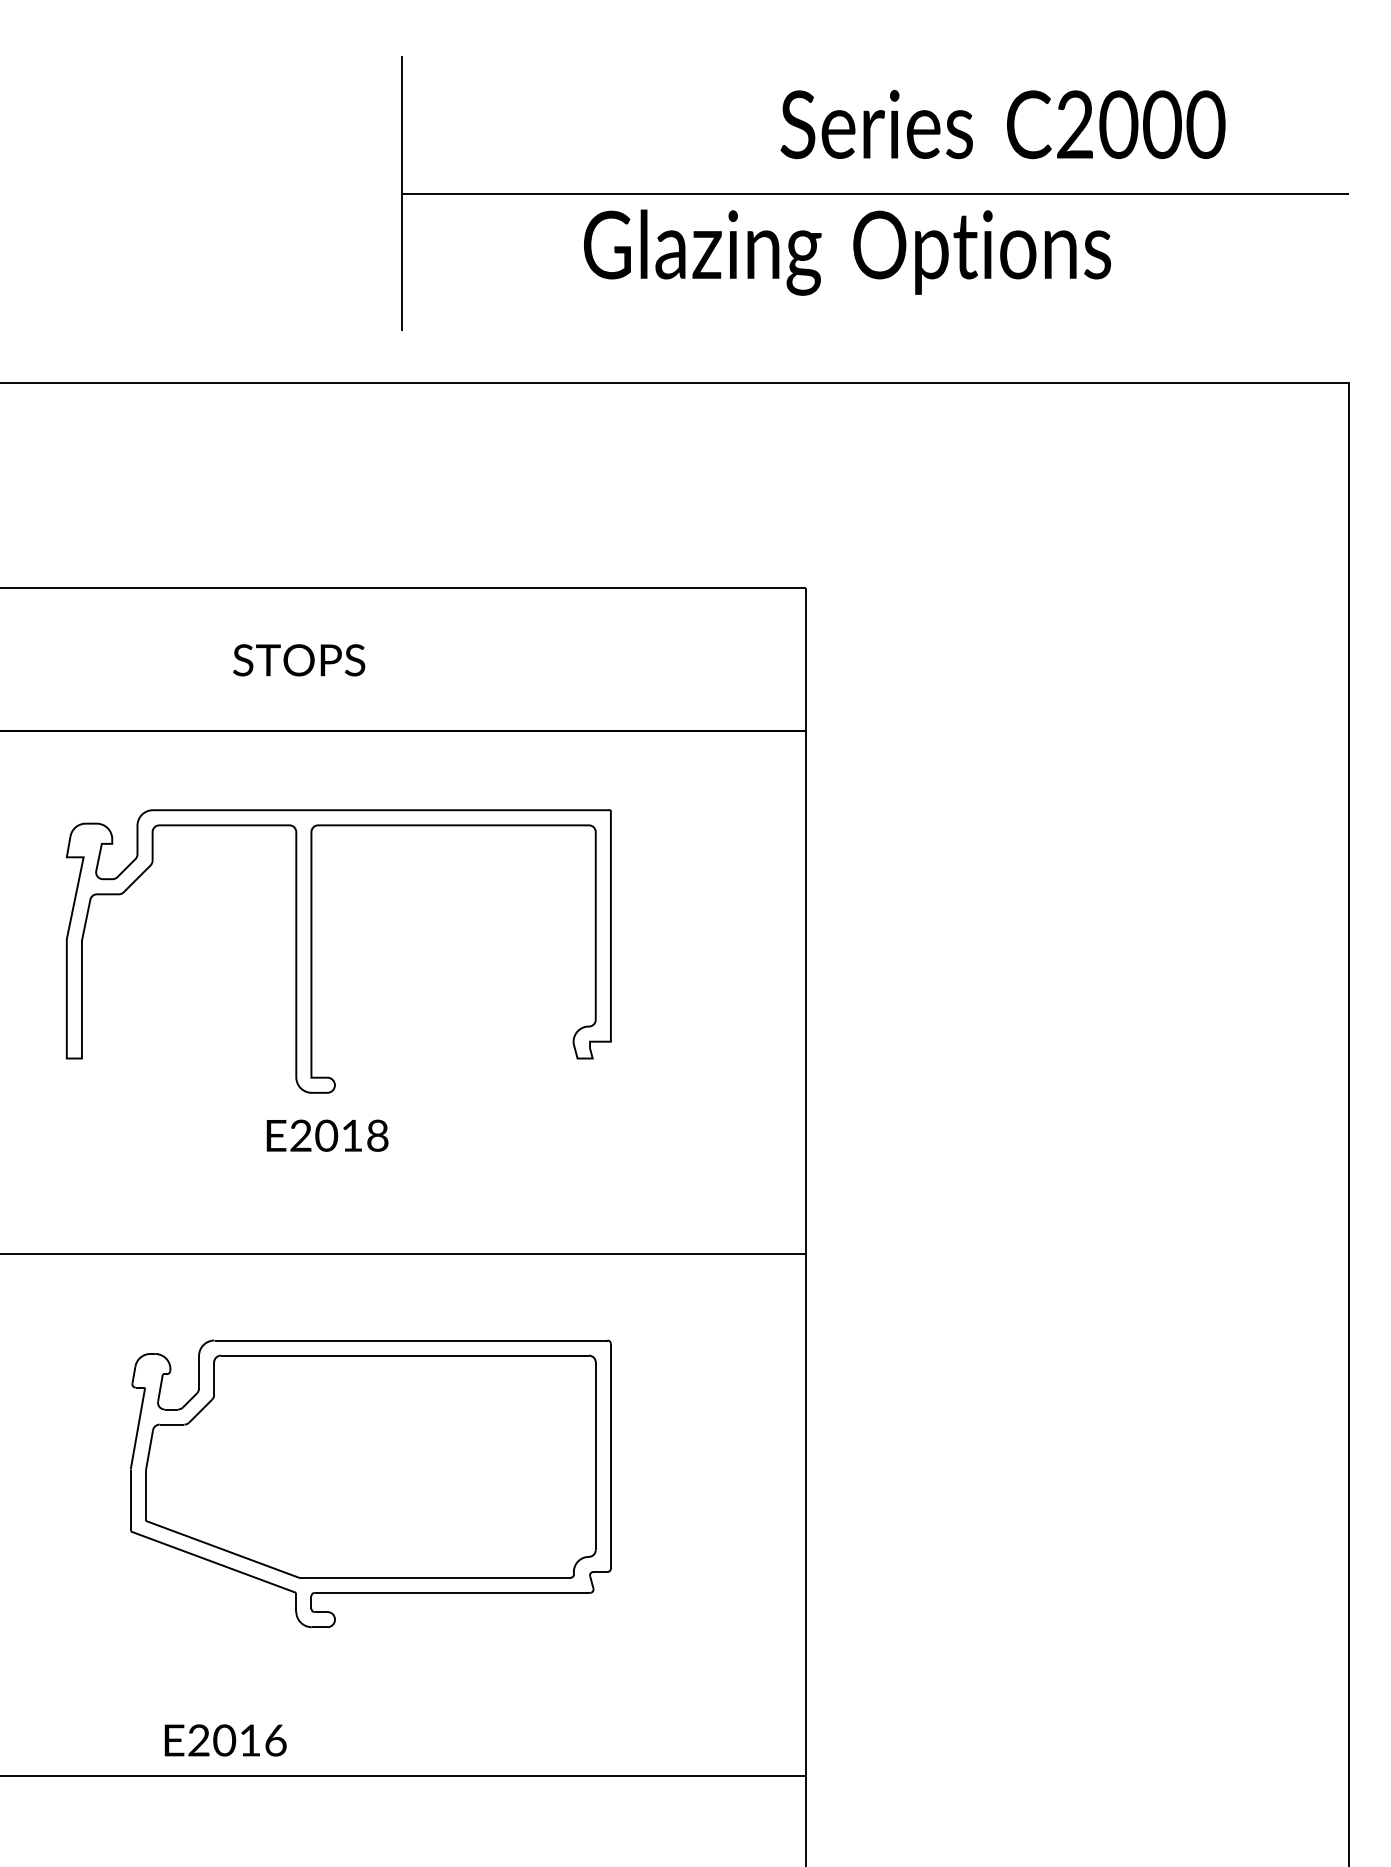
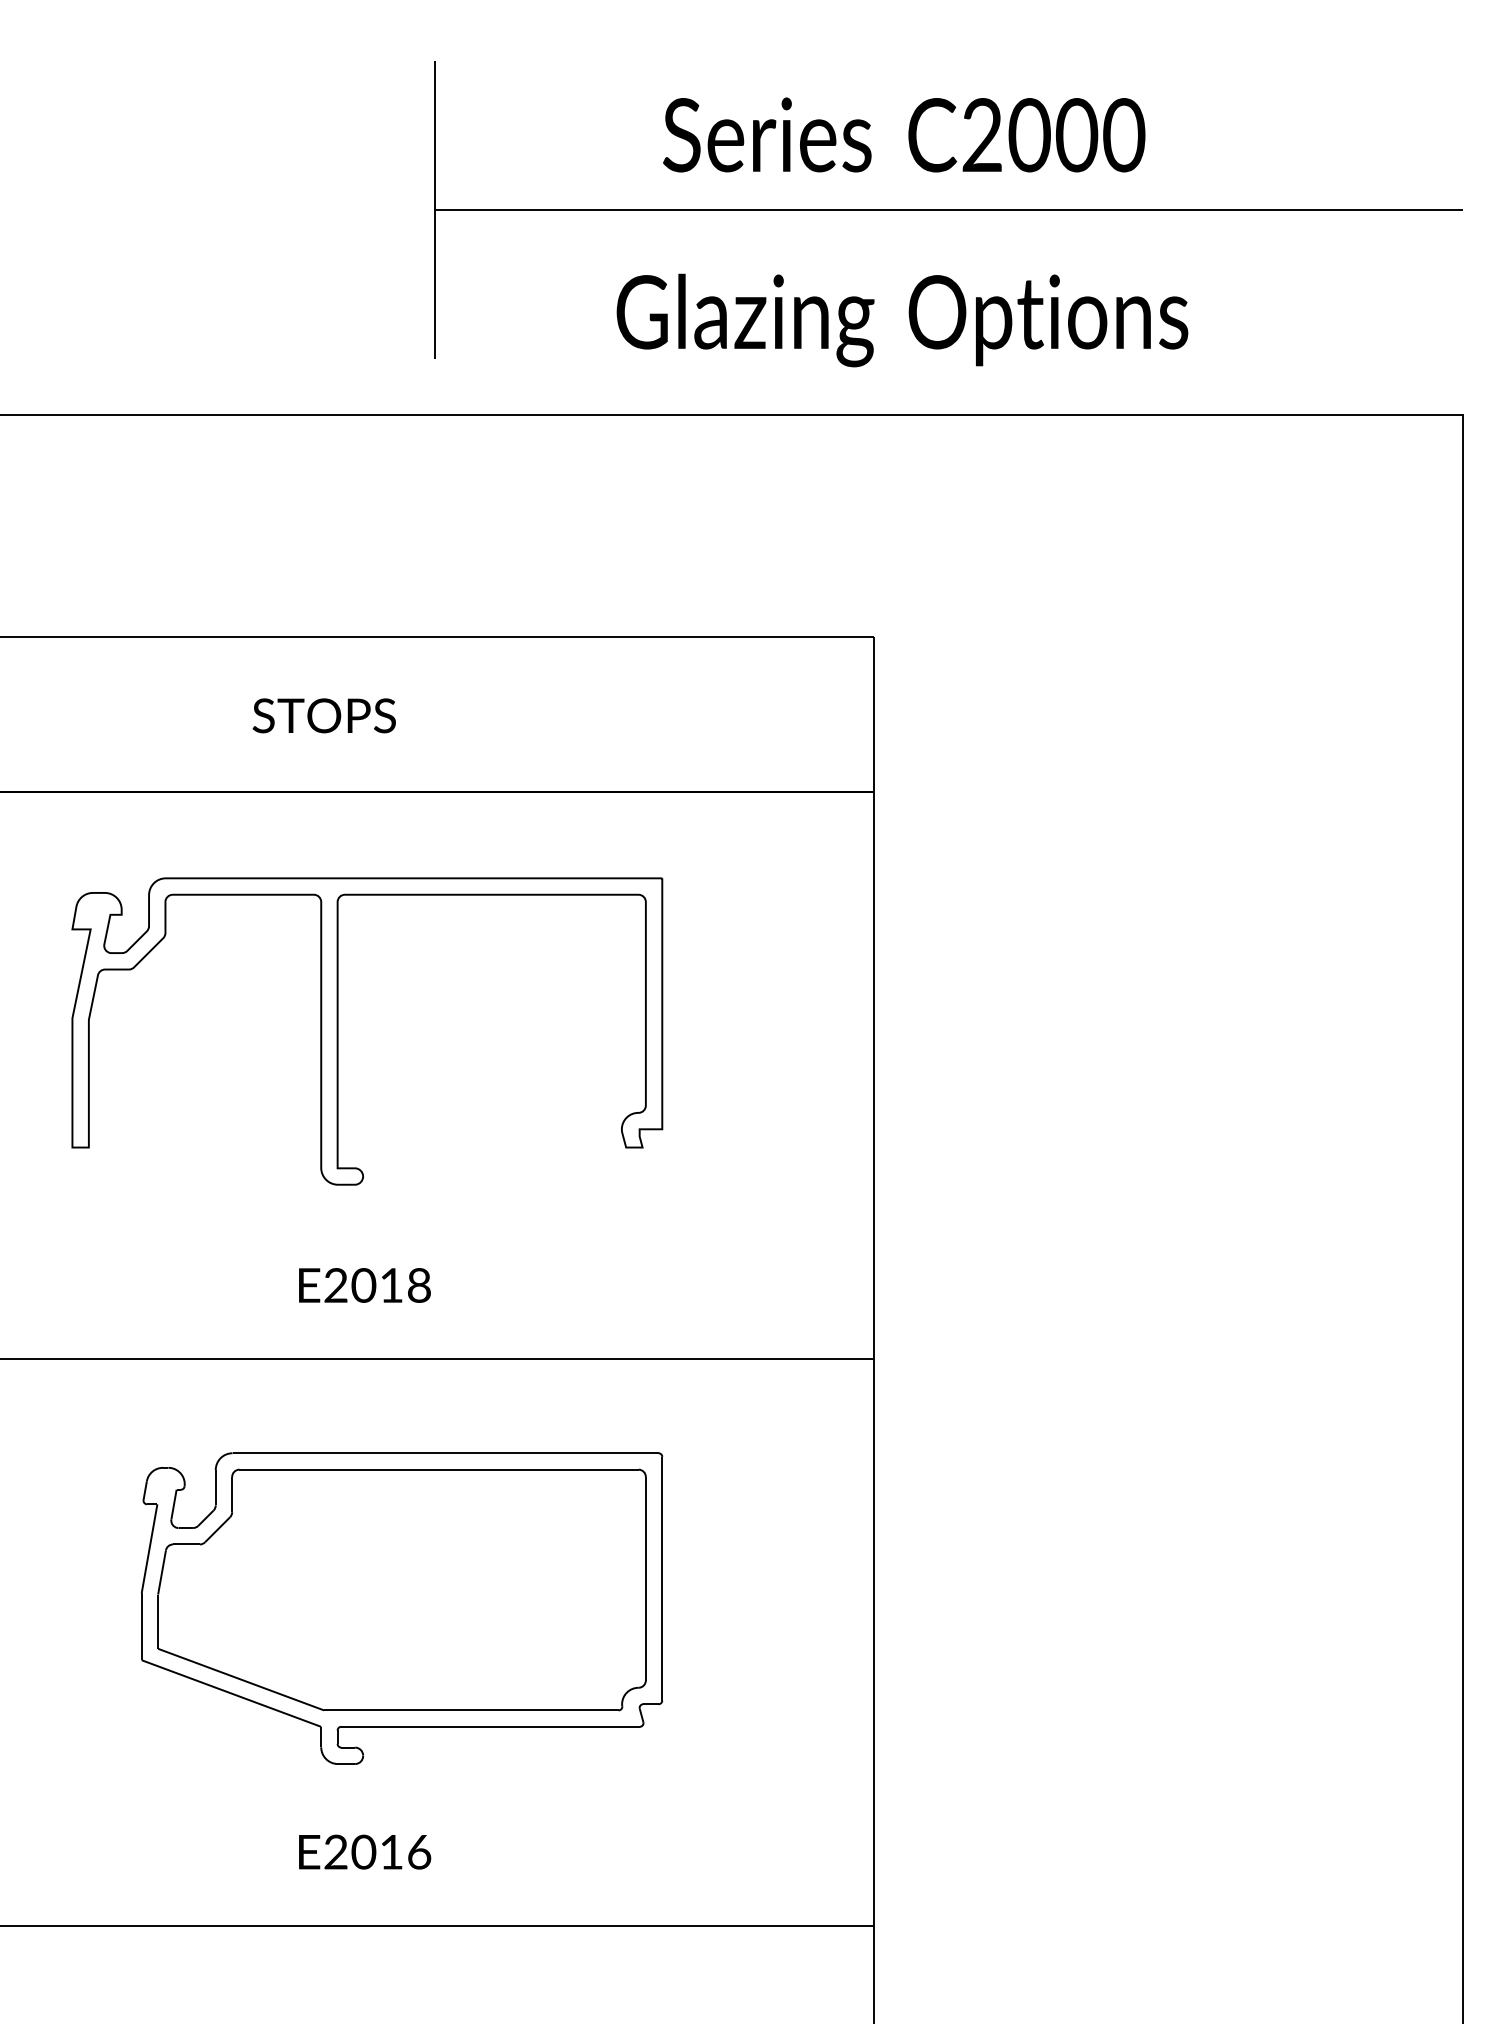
text: (1002, 124) -> (903, 134), moved
text: (847, 252) -> (902, 320), moved
text: (327, 1135) -> (364, 1285), moved
text: (225, 1740) -> (364, 1852), moved

